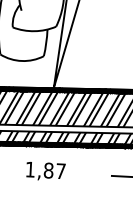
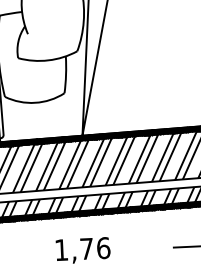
text: (55, 170) -> (95, 248), 1,87 -> 1,76

